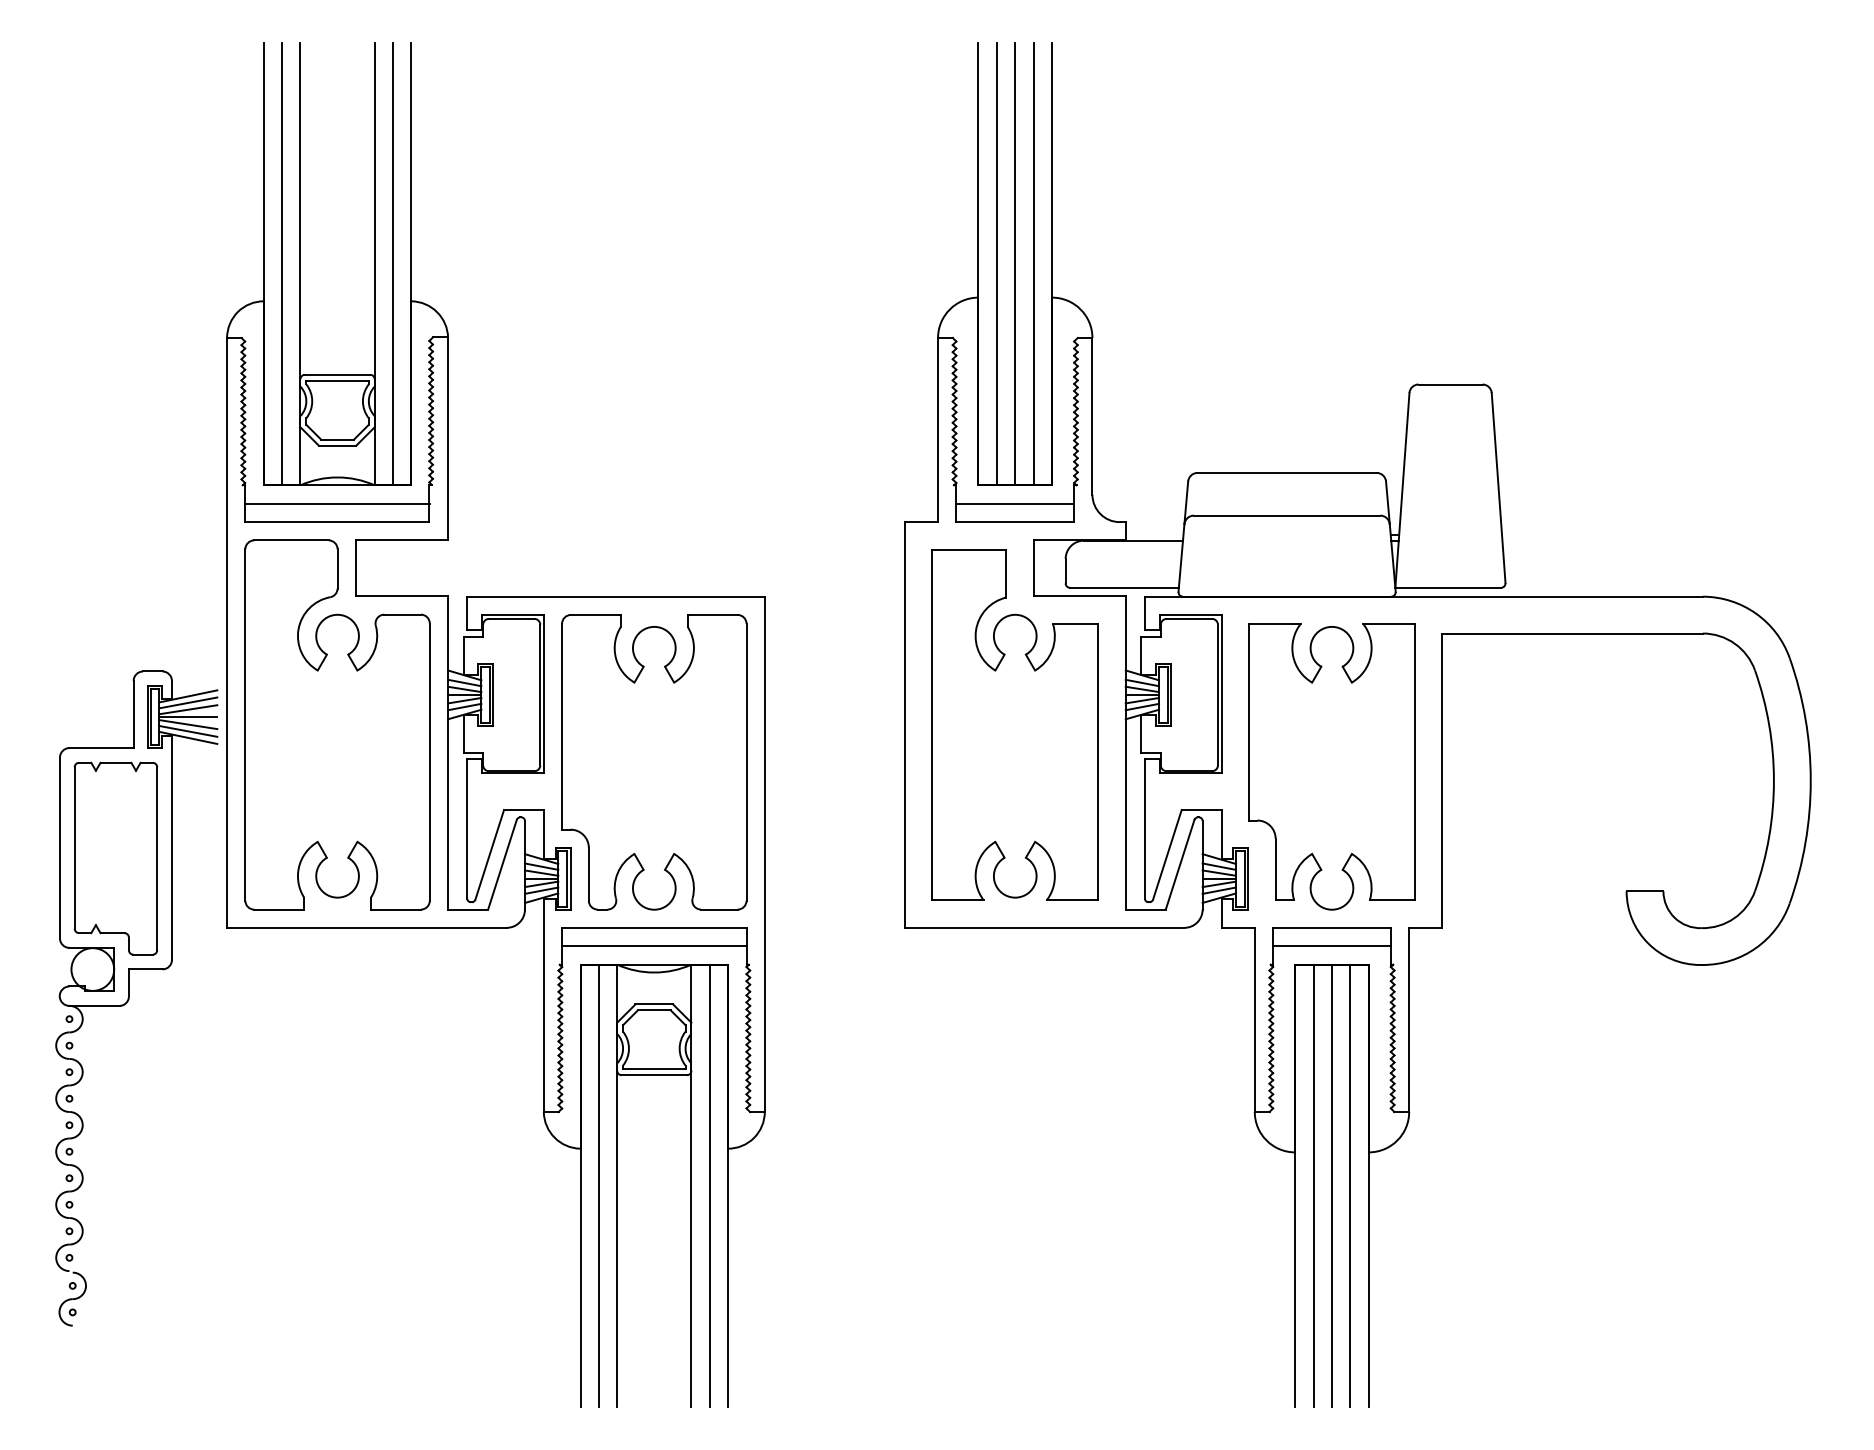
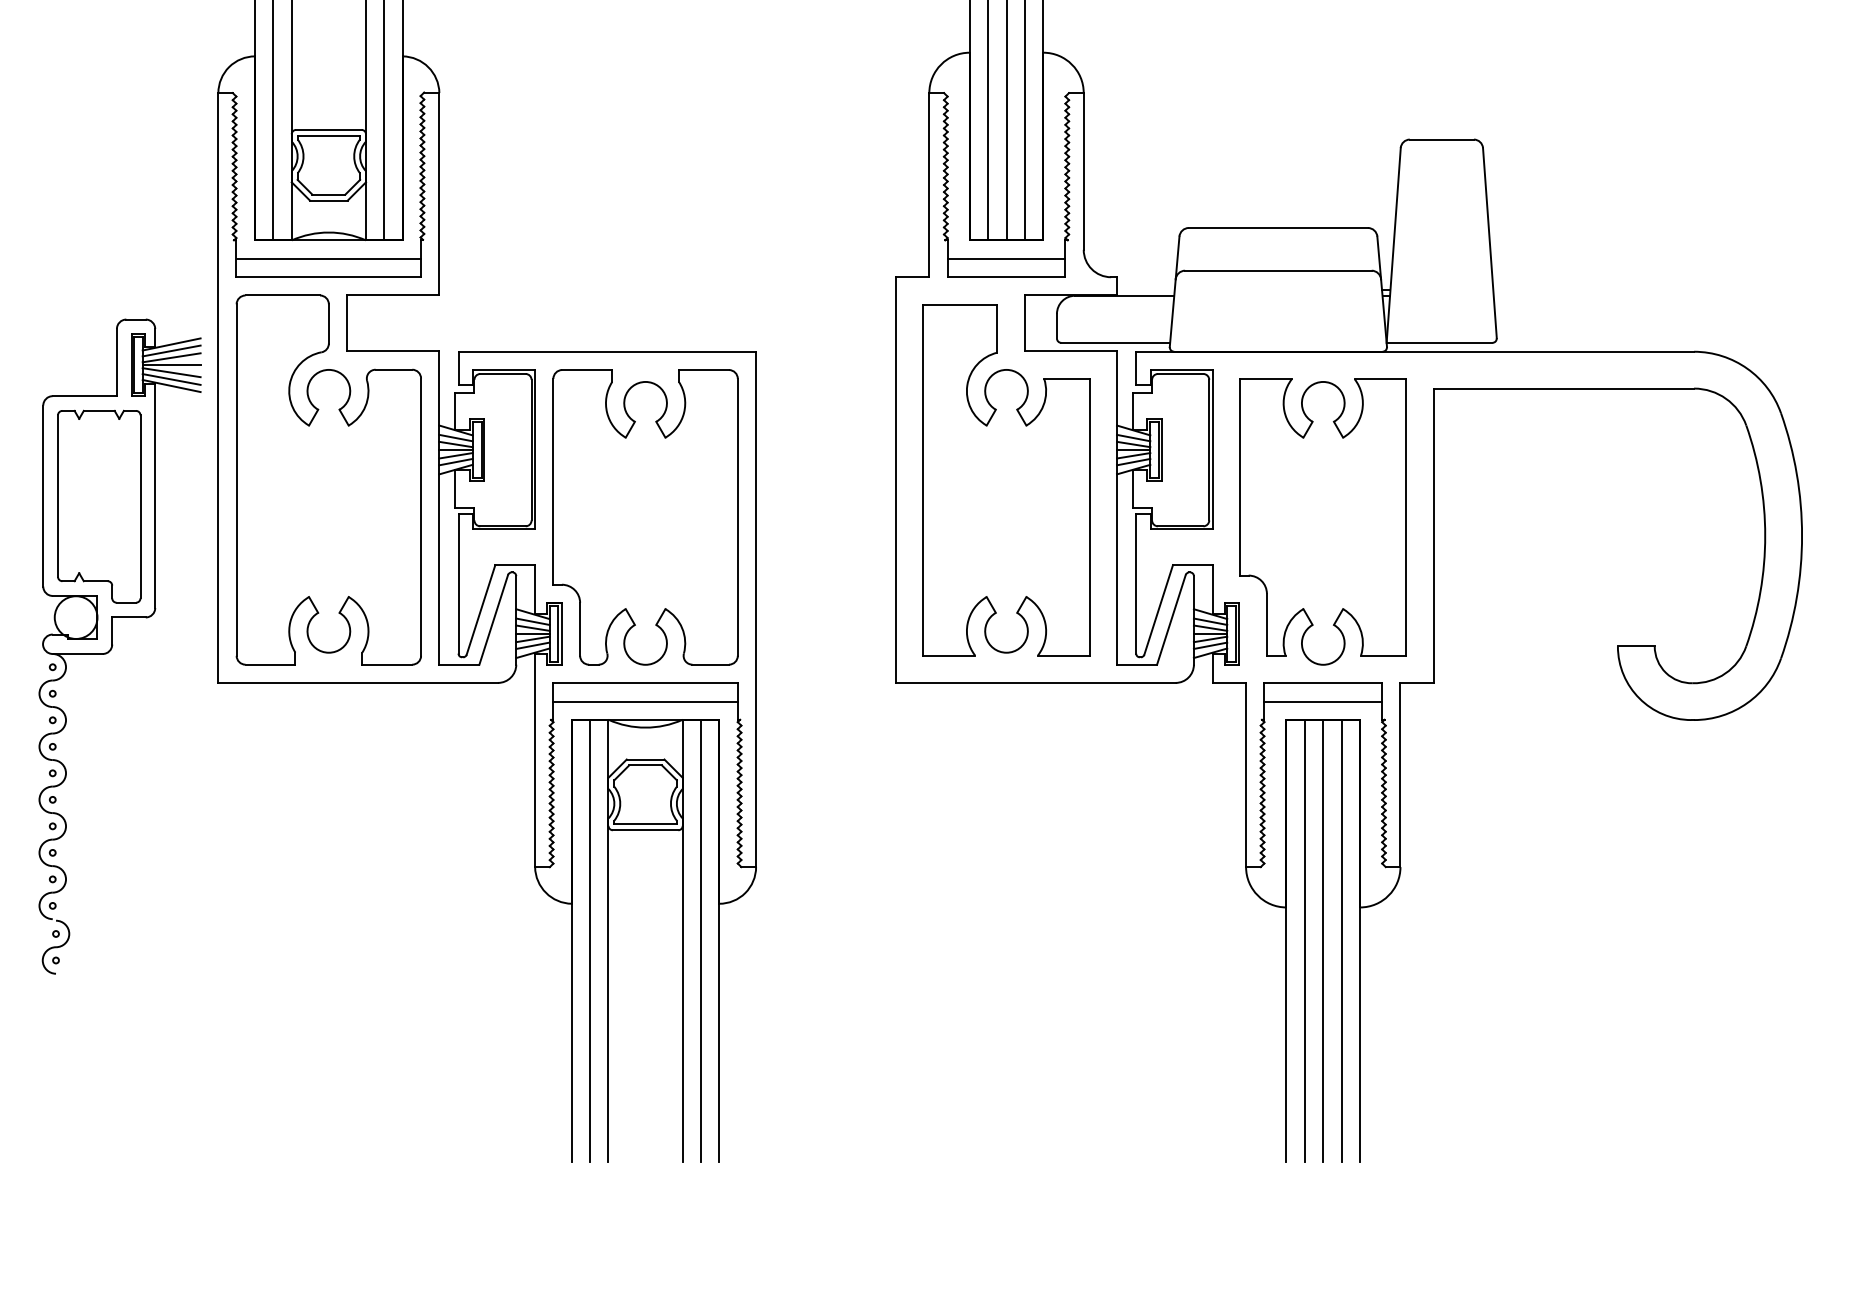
part: (129, 998) -> (112, 646), moved

